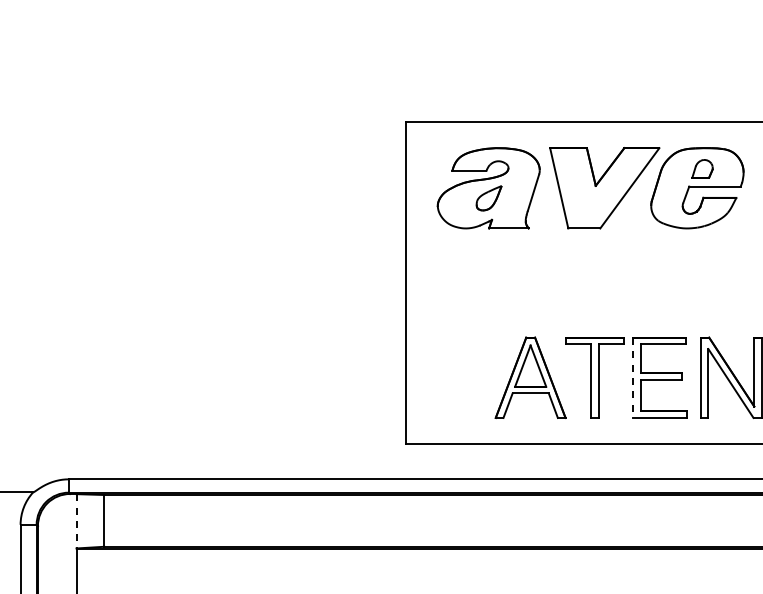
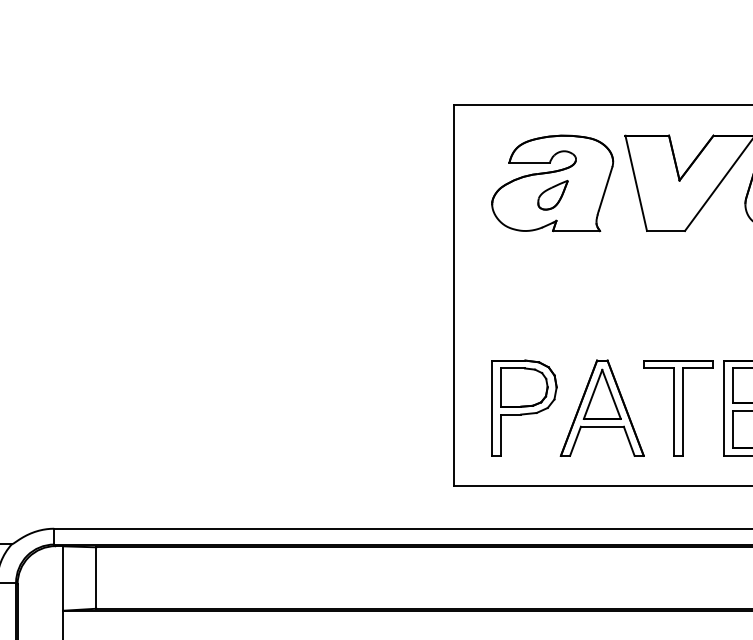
part: (465, 377) -> (525, 407), added
line: (633, 378) -> (724, 409), dashed -> solid
line: (76, 521) -> (63, 578), dashed -> solid

